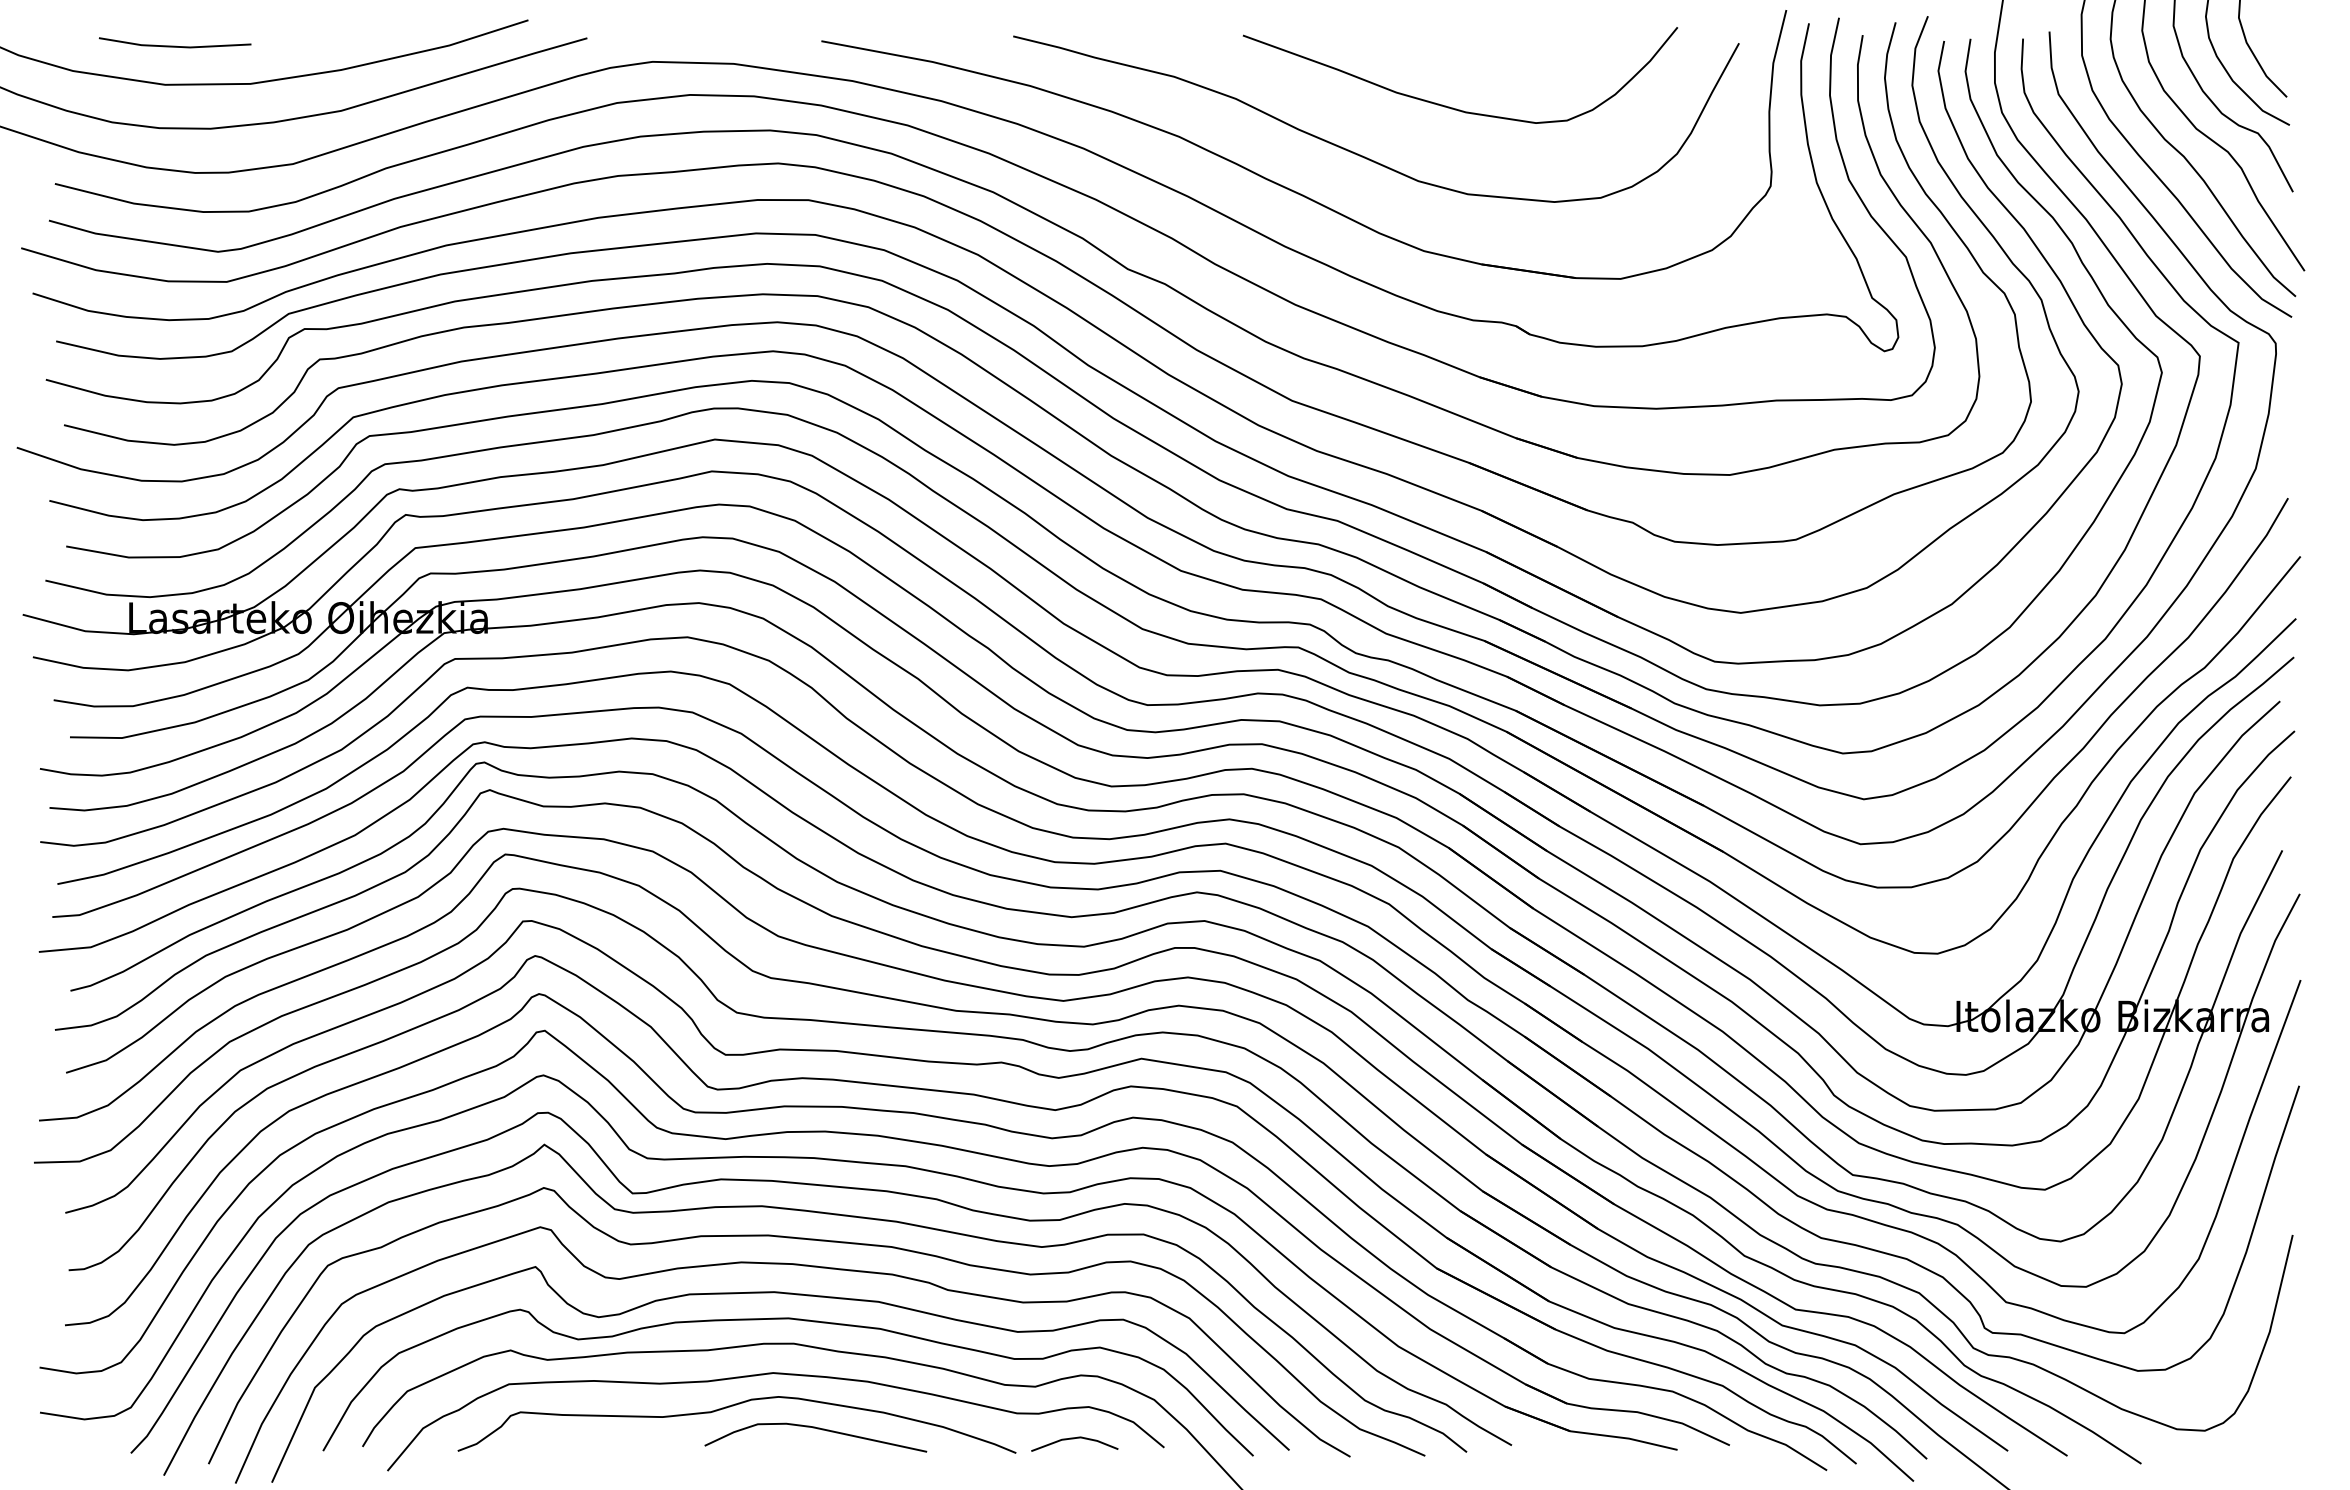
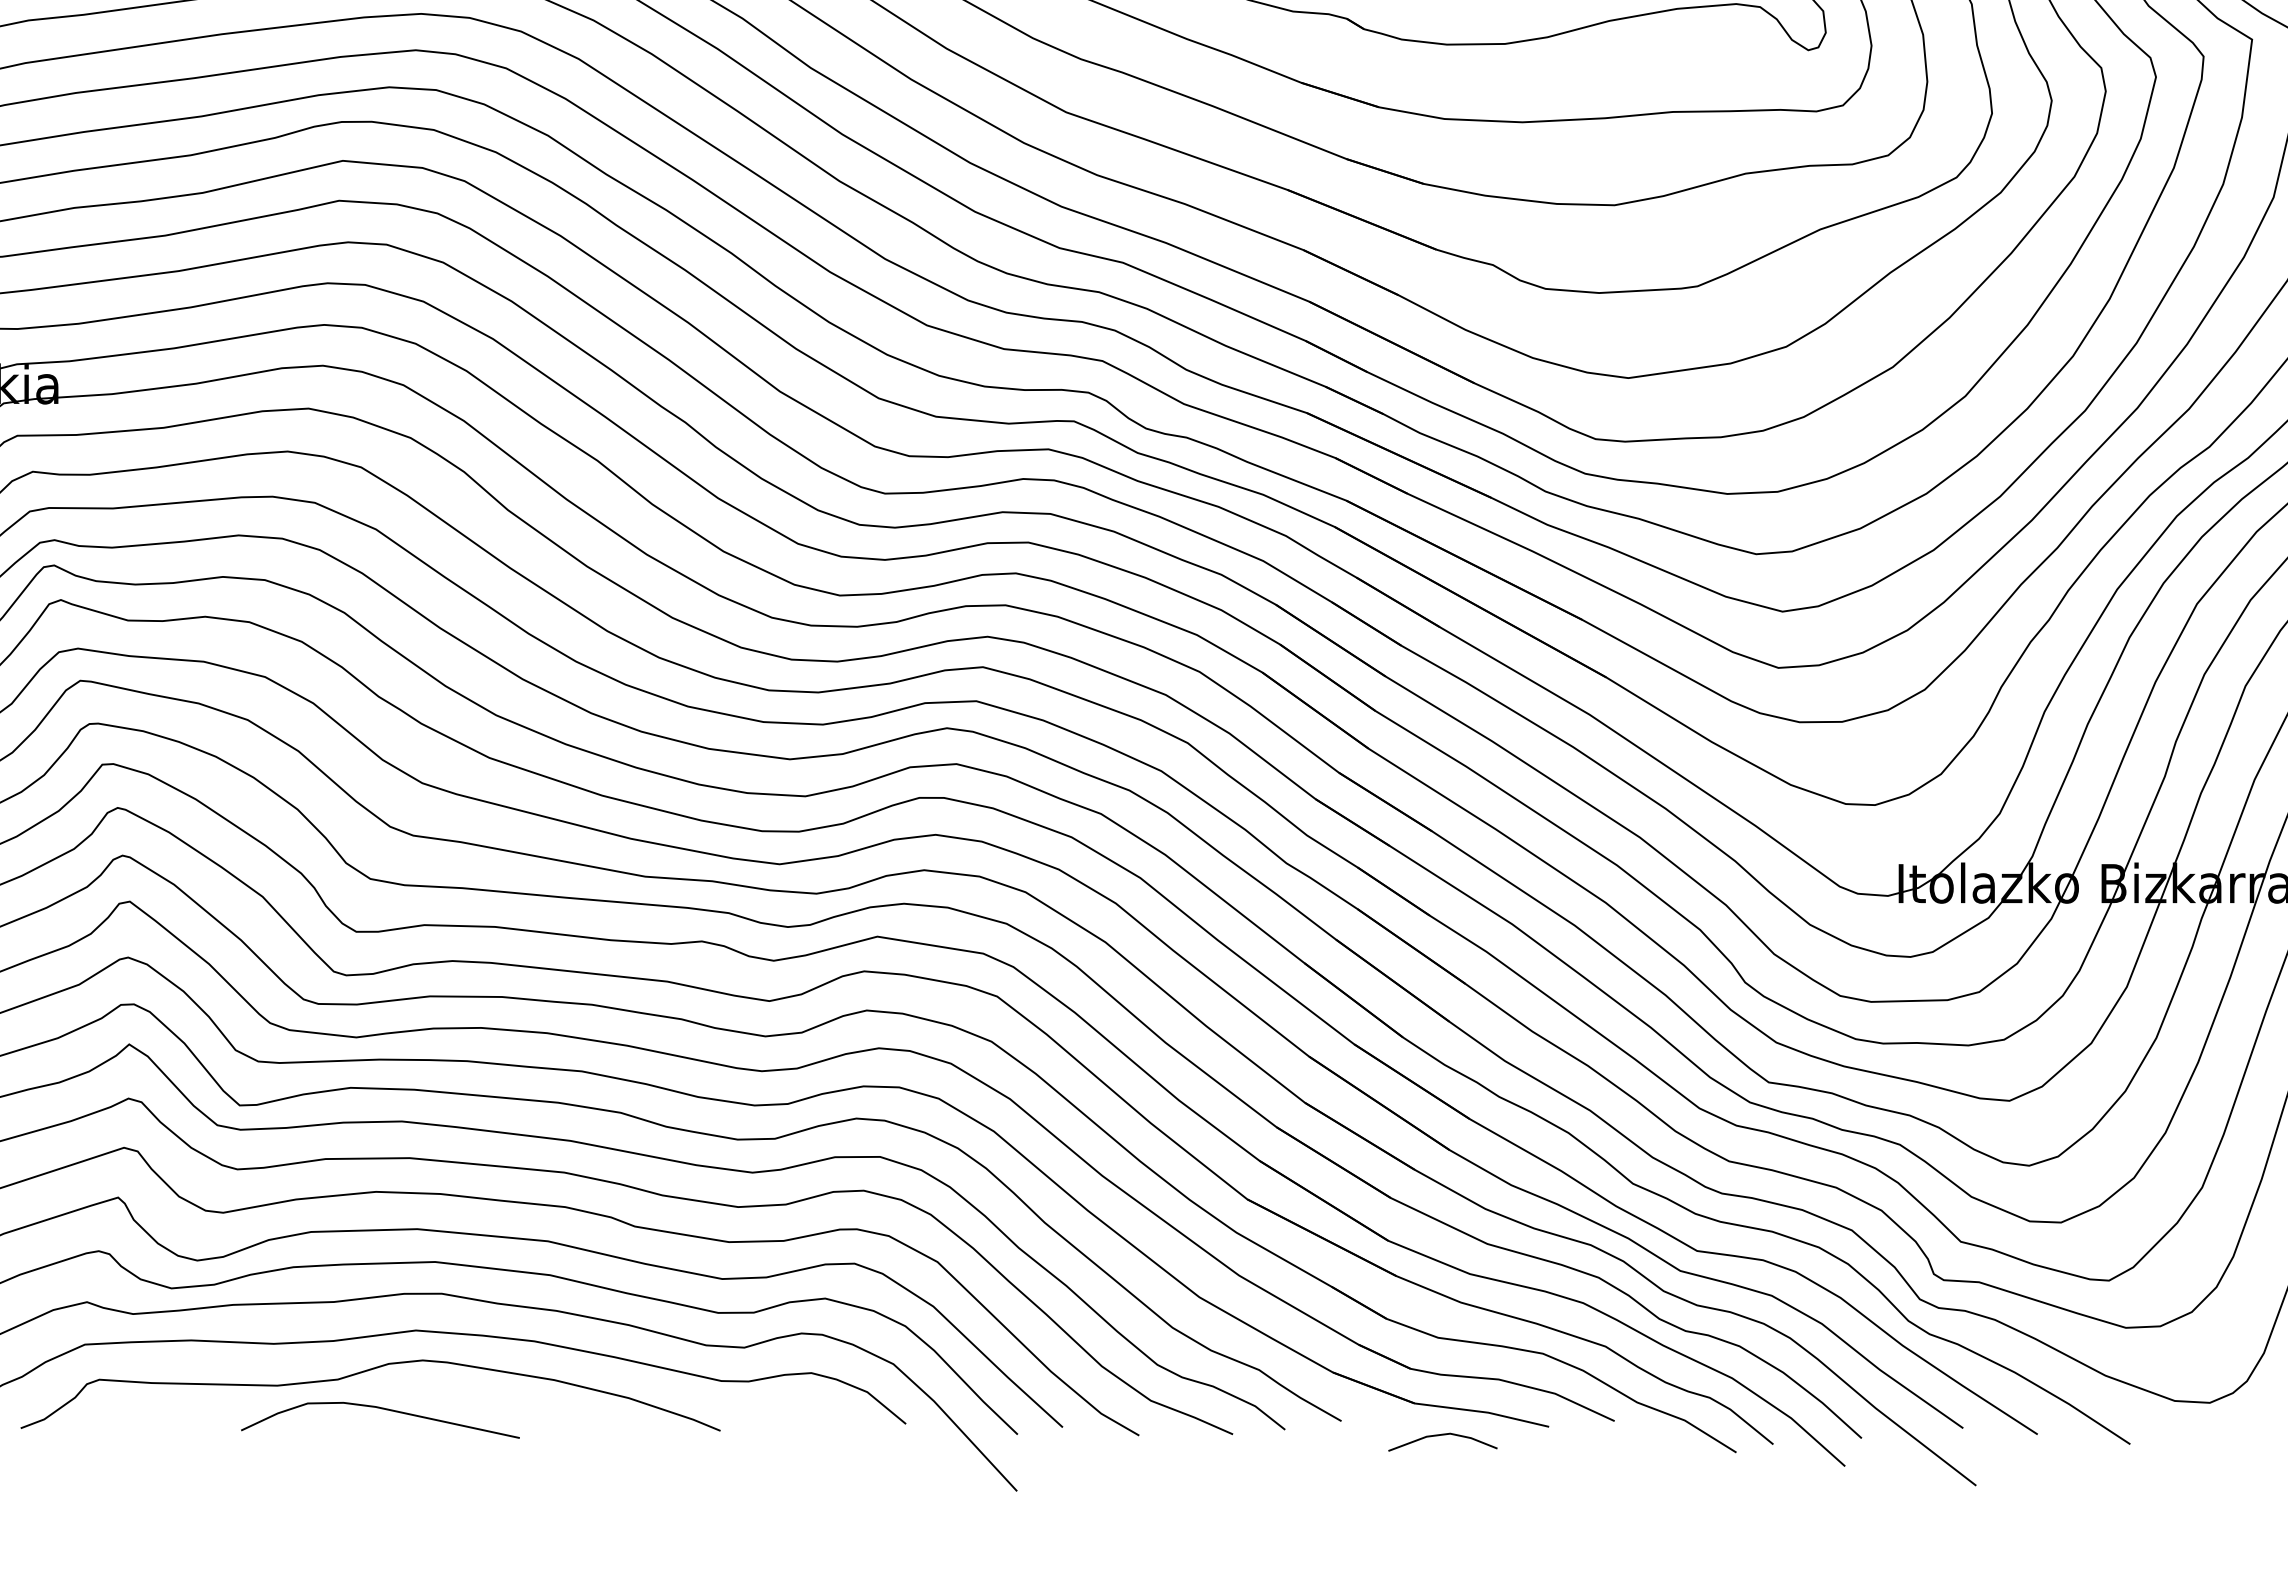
curve: (817, 1429) -> (382, 1410), moved
line: (1074, 1439) -> (1442, 1436), moved

